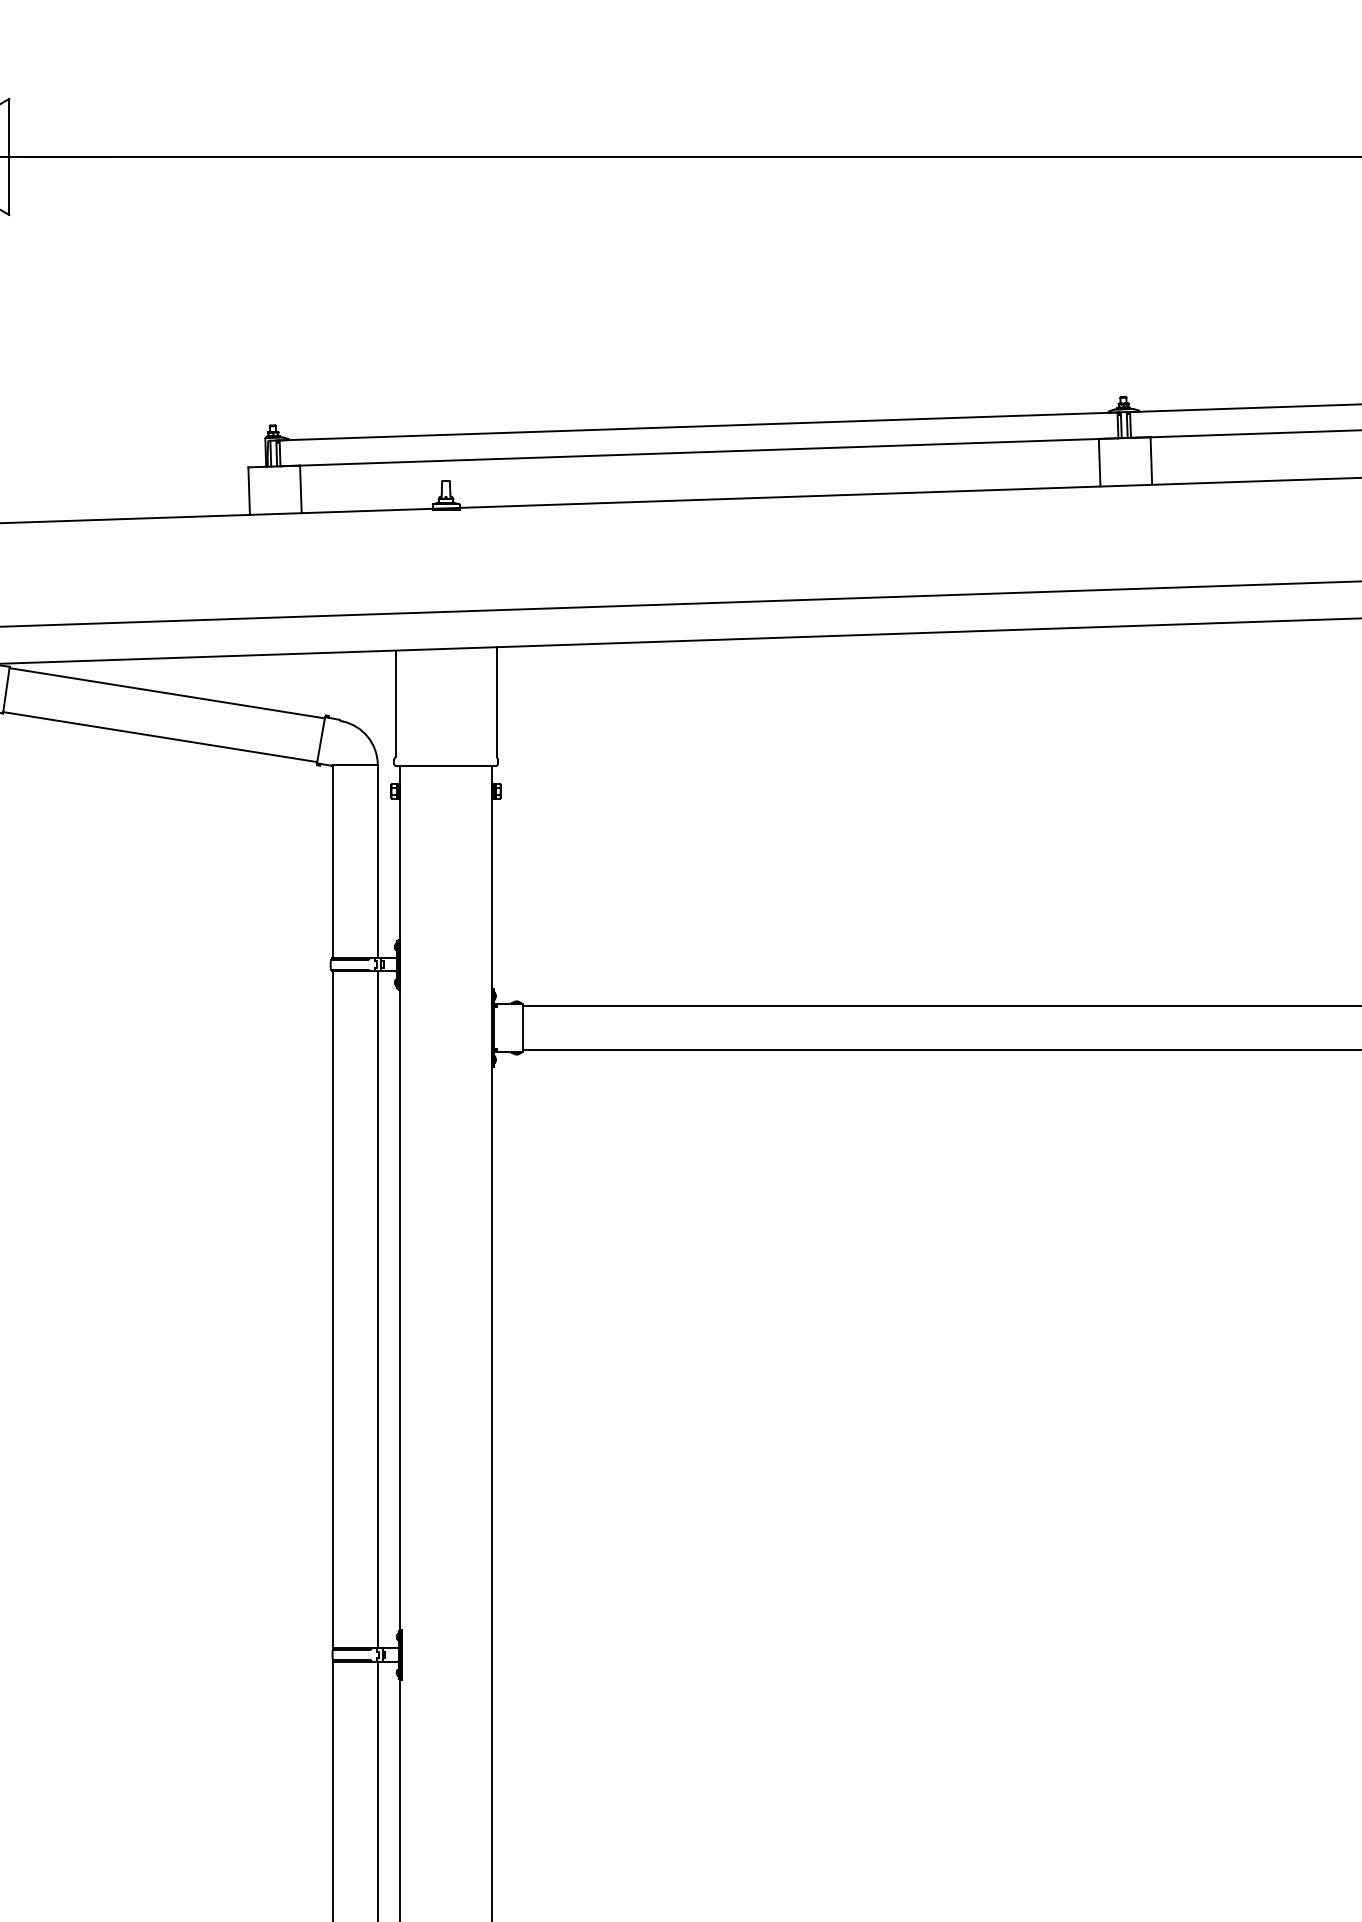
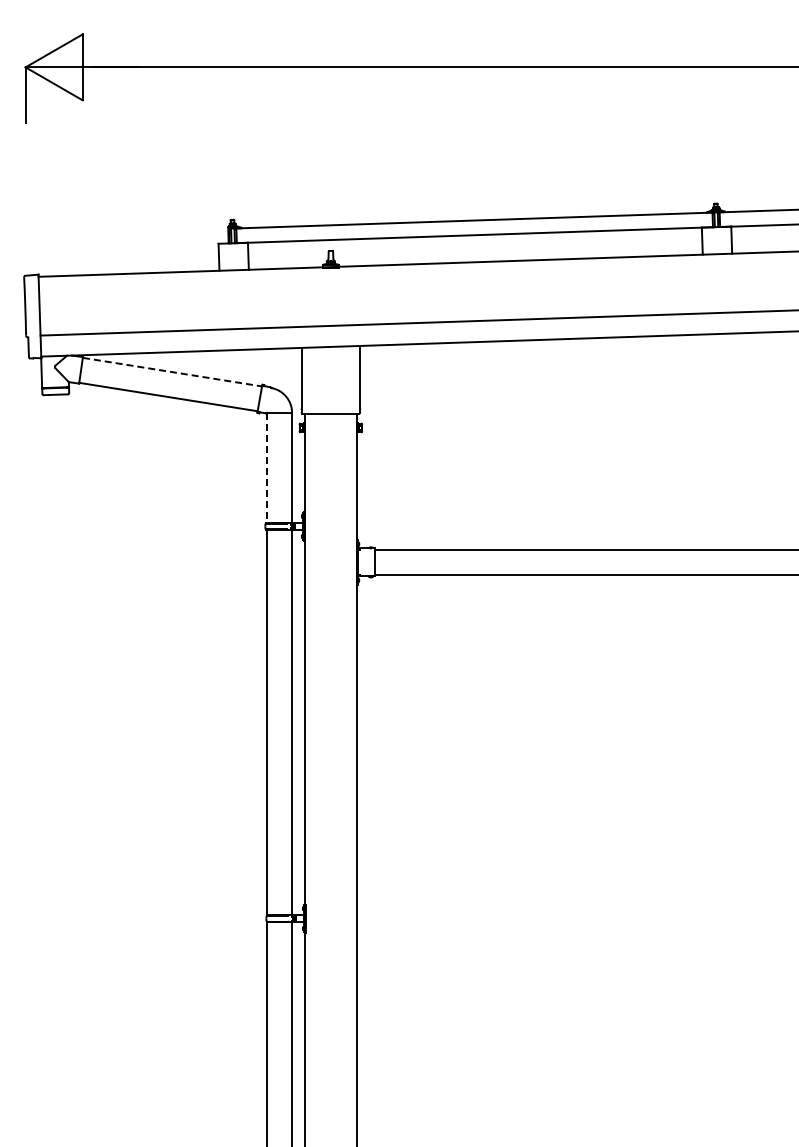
line: (167, 693) -> (172, 372), solid -> dashed
line: (332, 861) -> (266, 467), solid -> dashed

